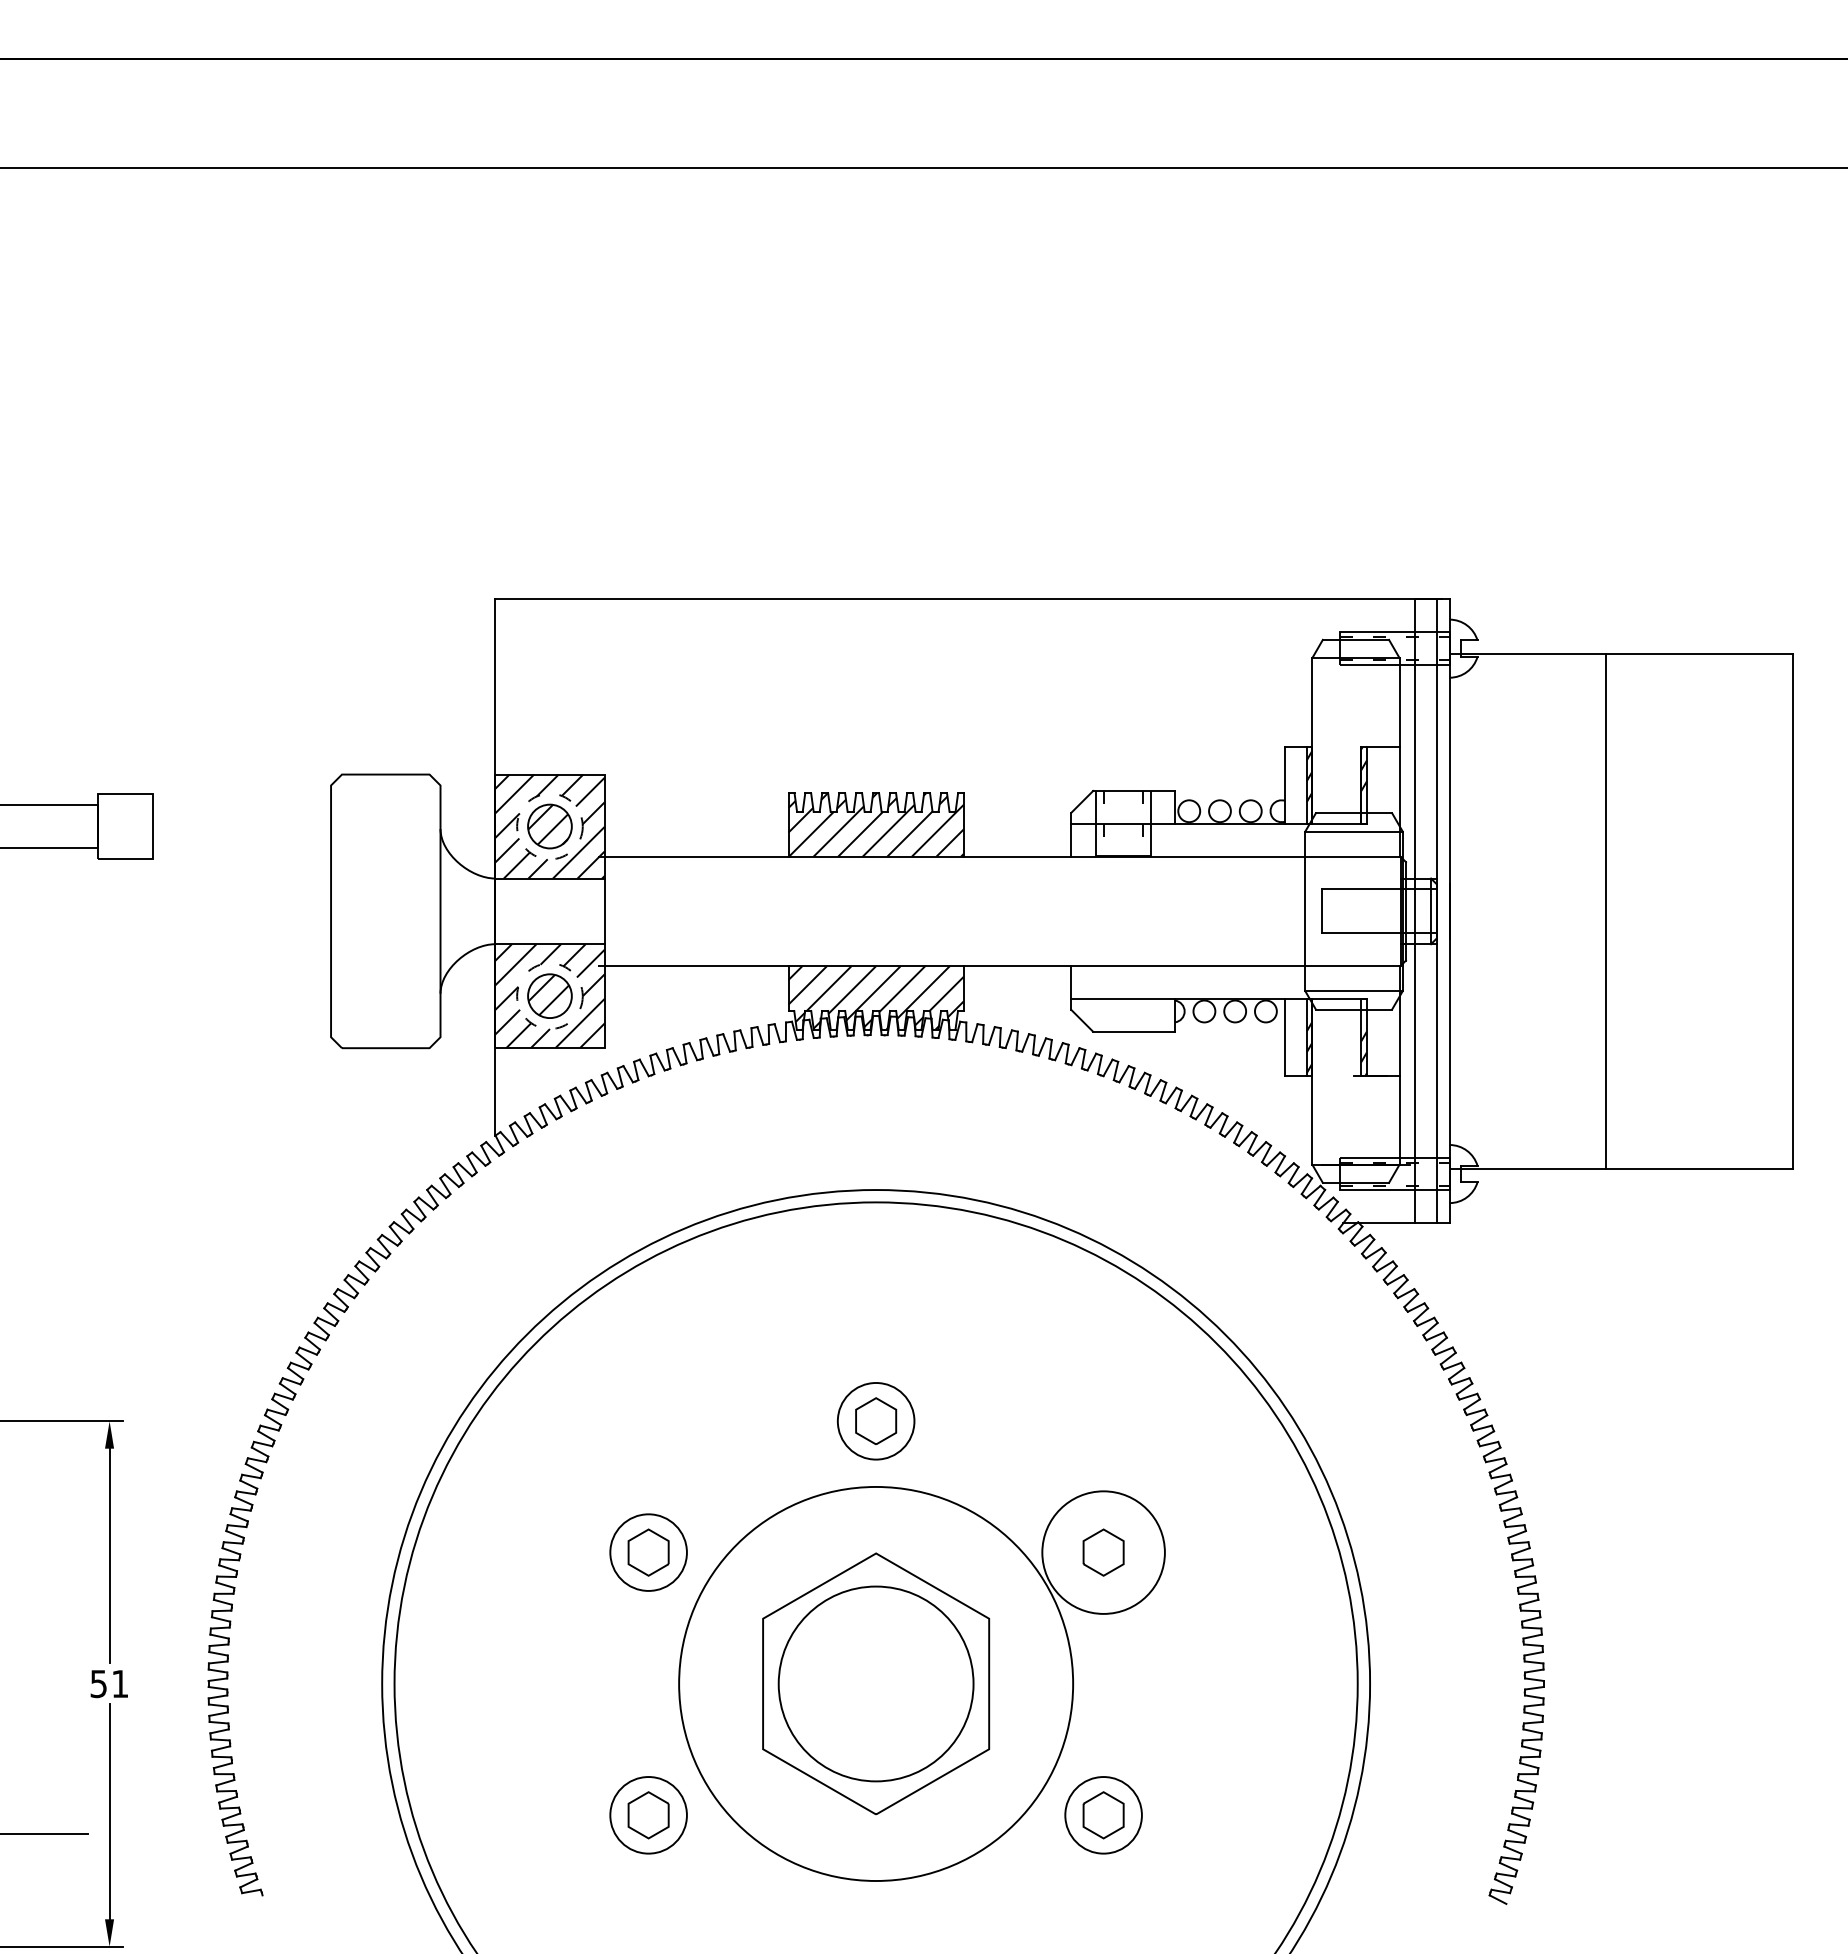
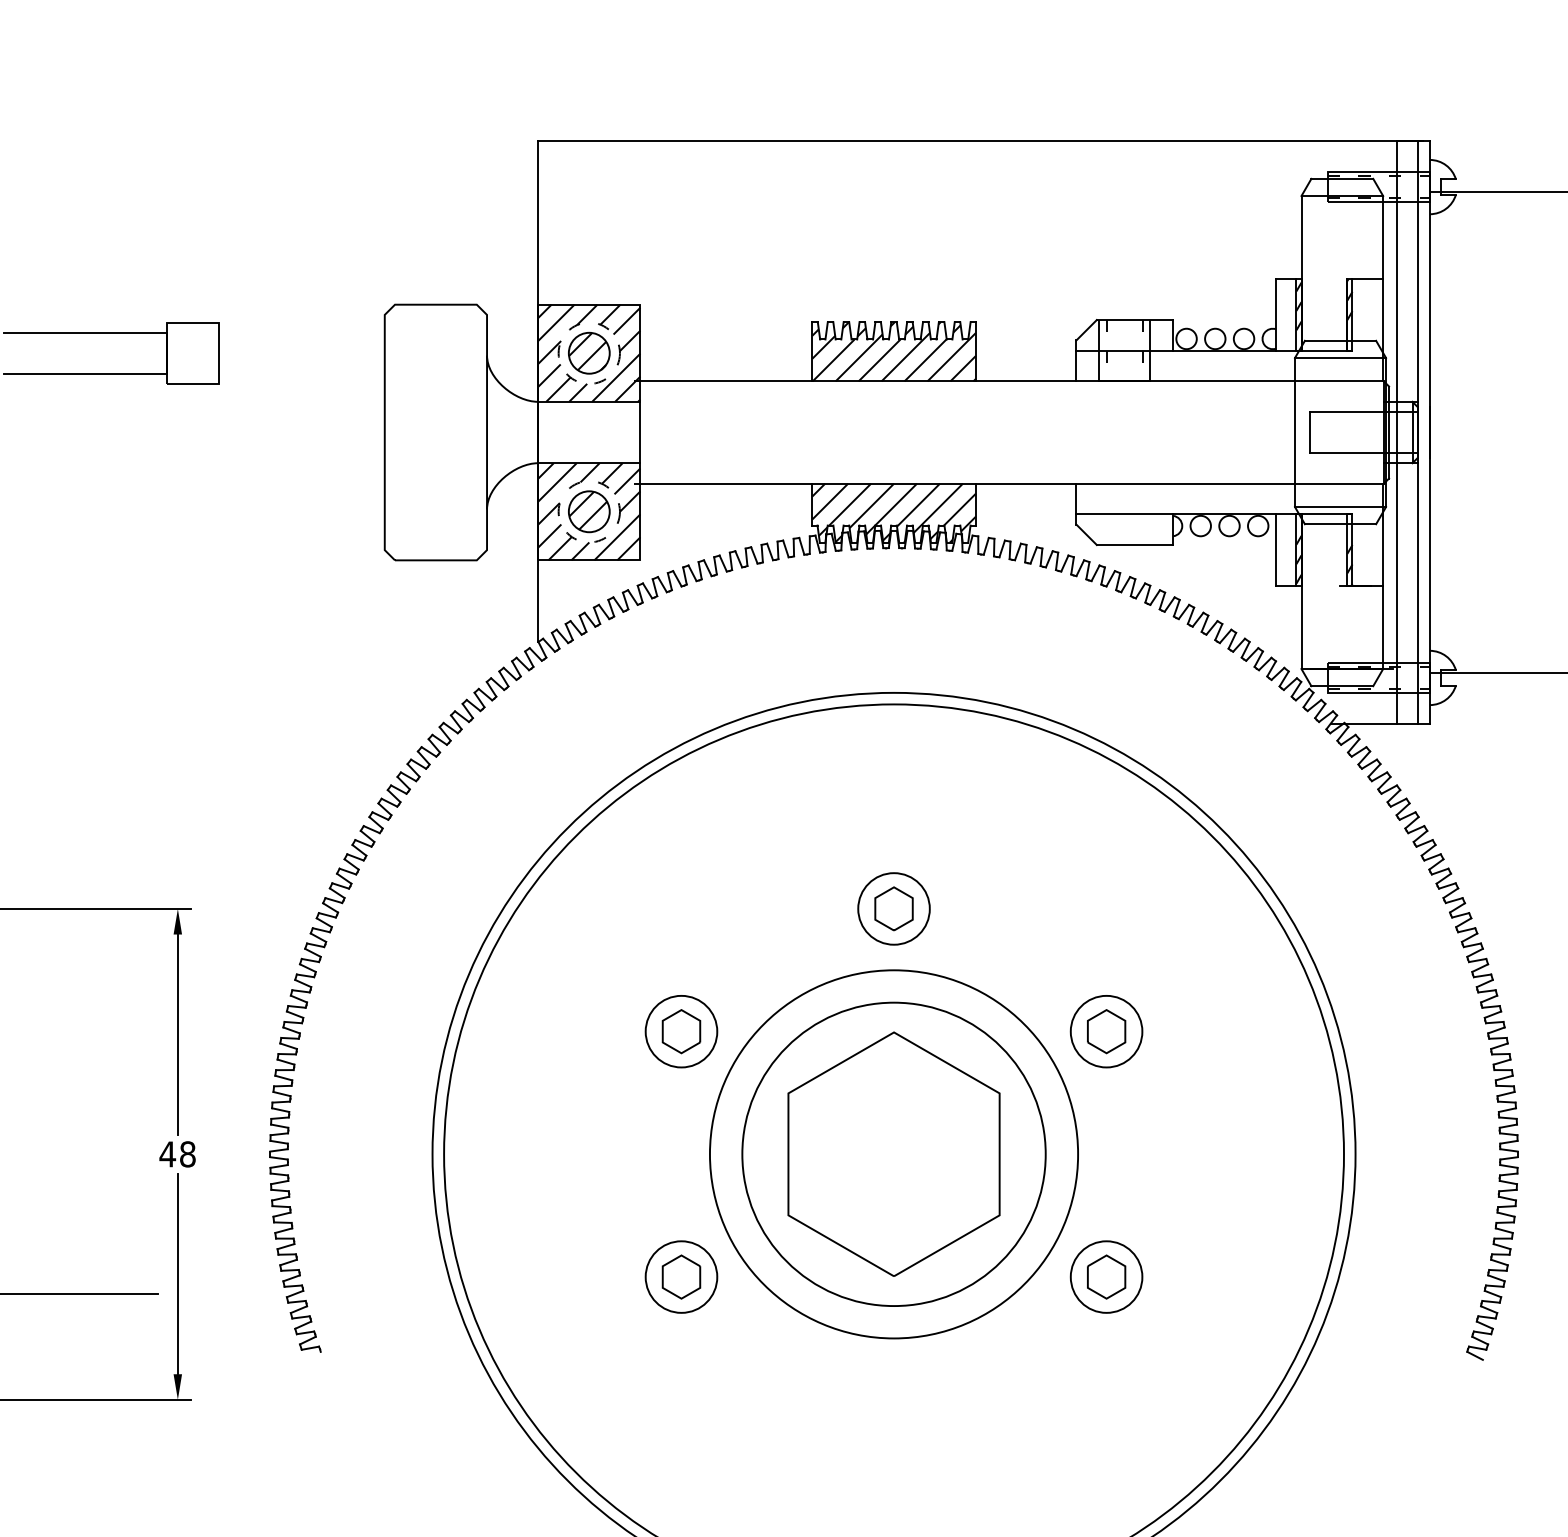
circle: (1103, 1552) -> (1106, 1031), size x0.62
text: (108, 1683) -> (176, 1153), 51 -> 48
circle: (875, 1683) -> (893, 1153), size x1.67

